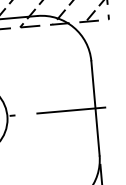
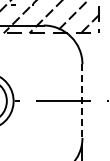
line: (95, 108) -> (82, 101), solid -> dashed

